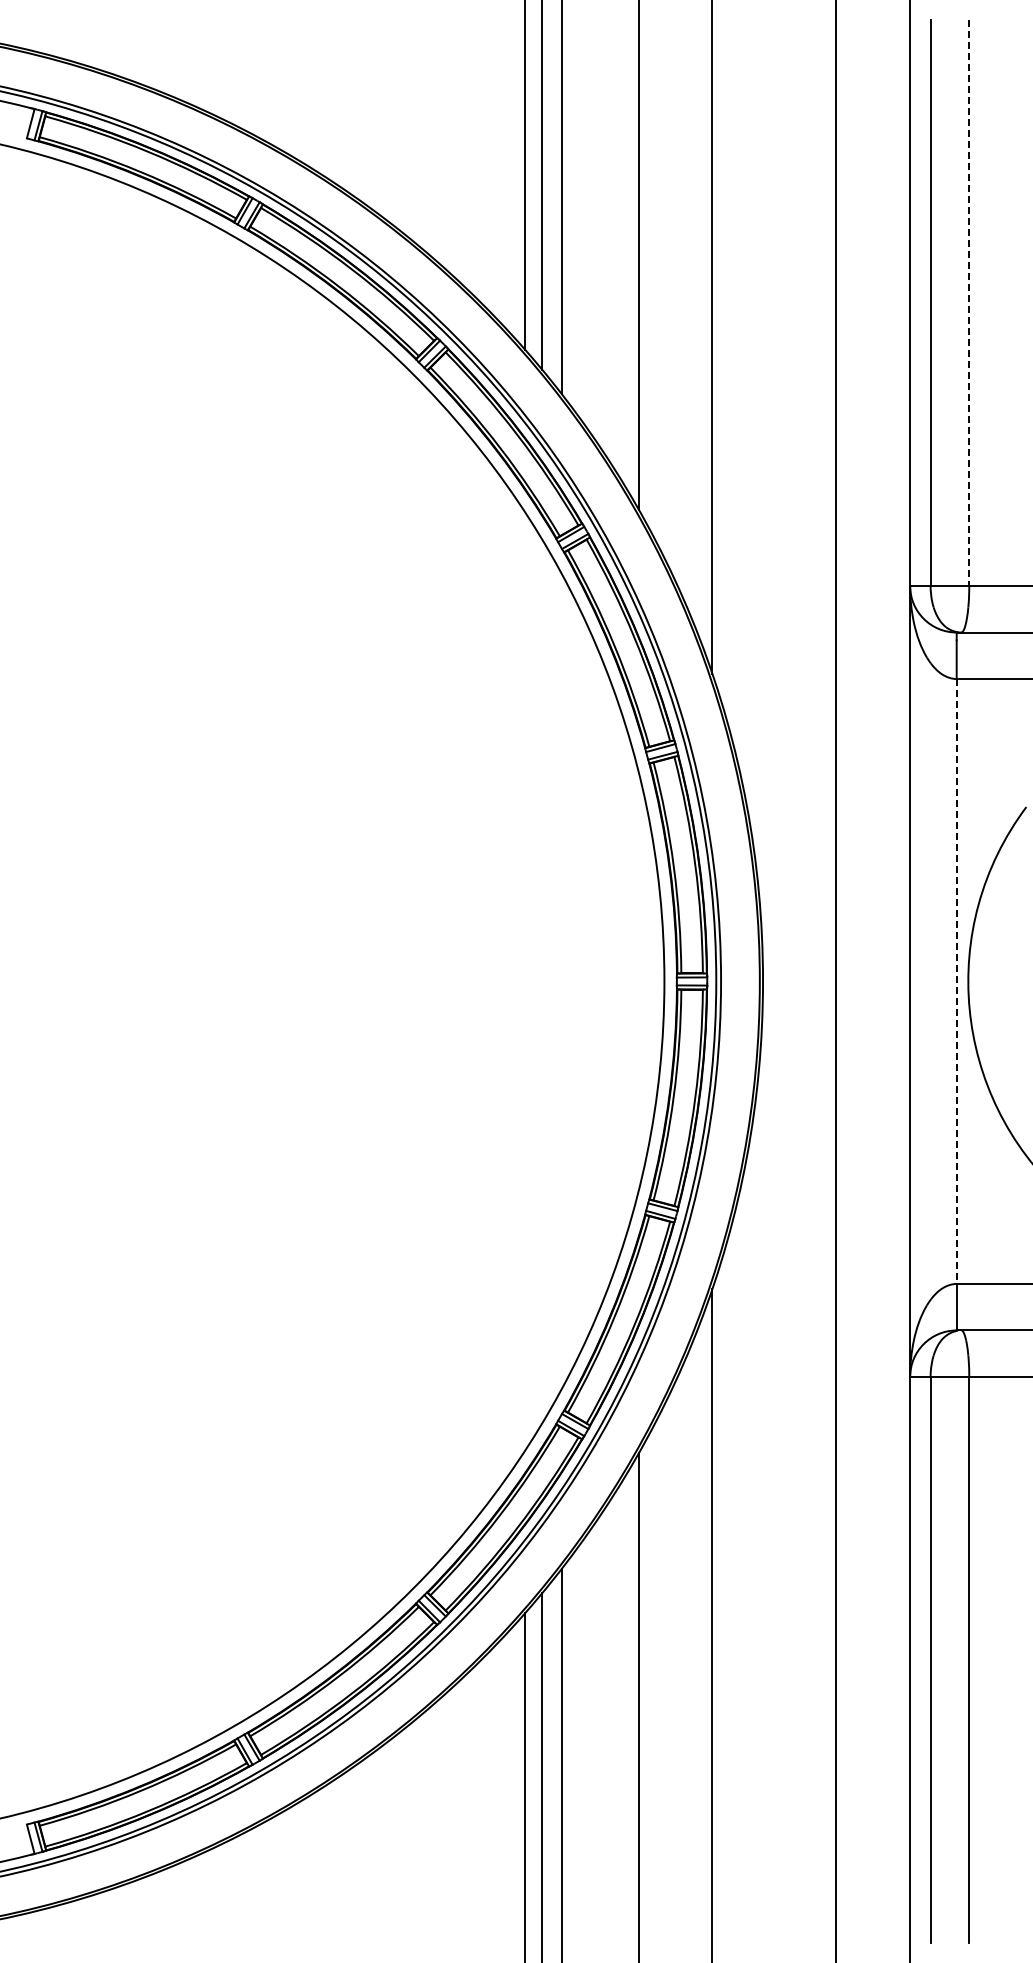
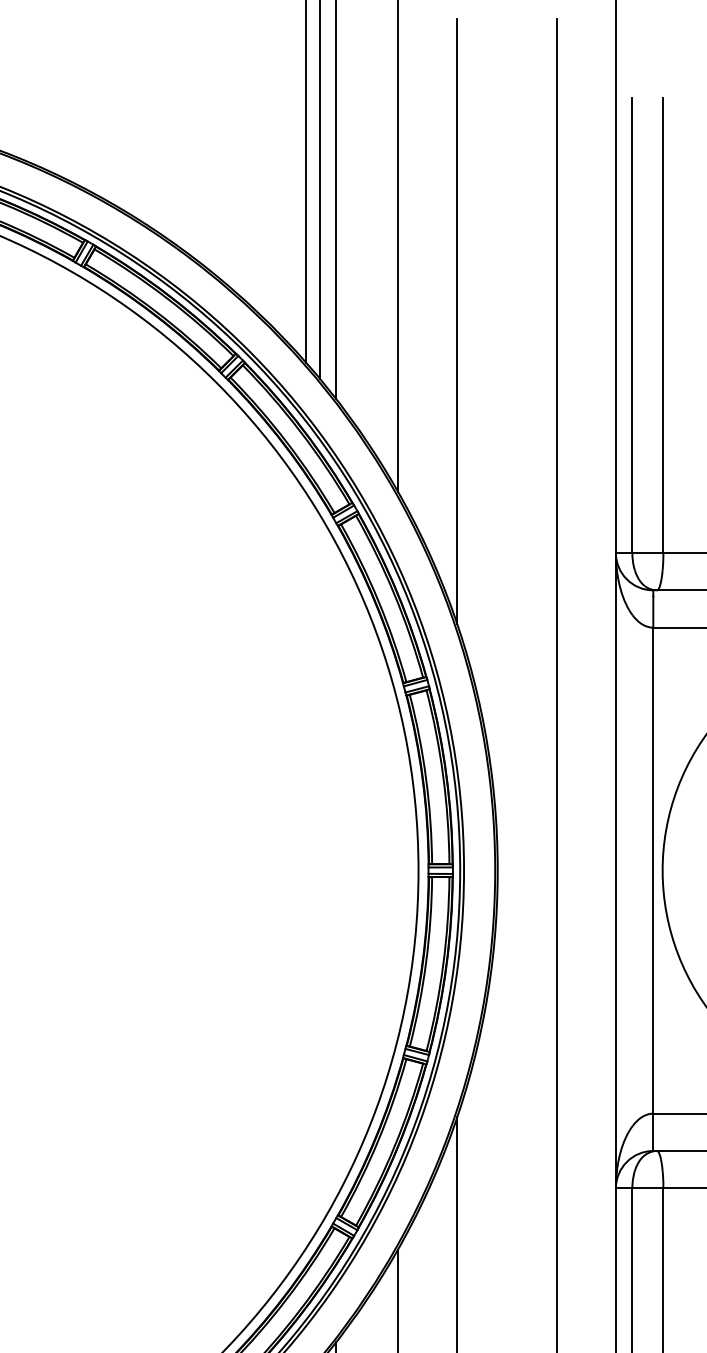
line: (969, 303) -> (663, 326), dashed -> solid
line: (956, 981) -> (653, 870), dashed -> solid

